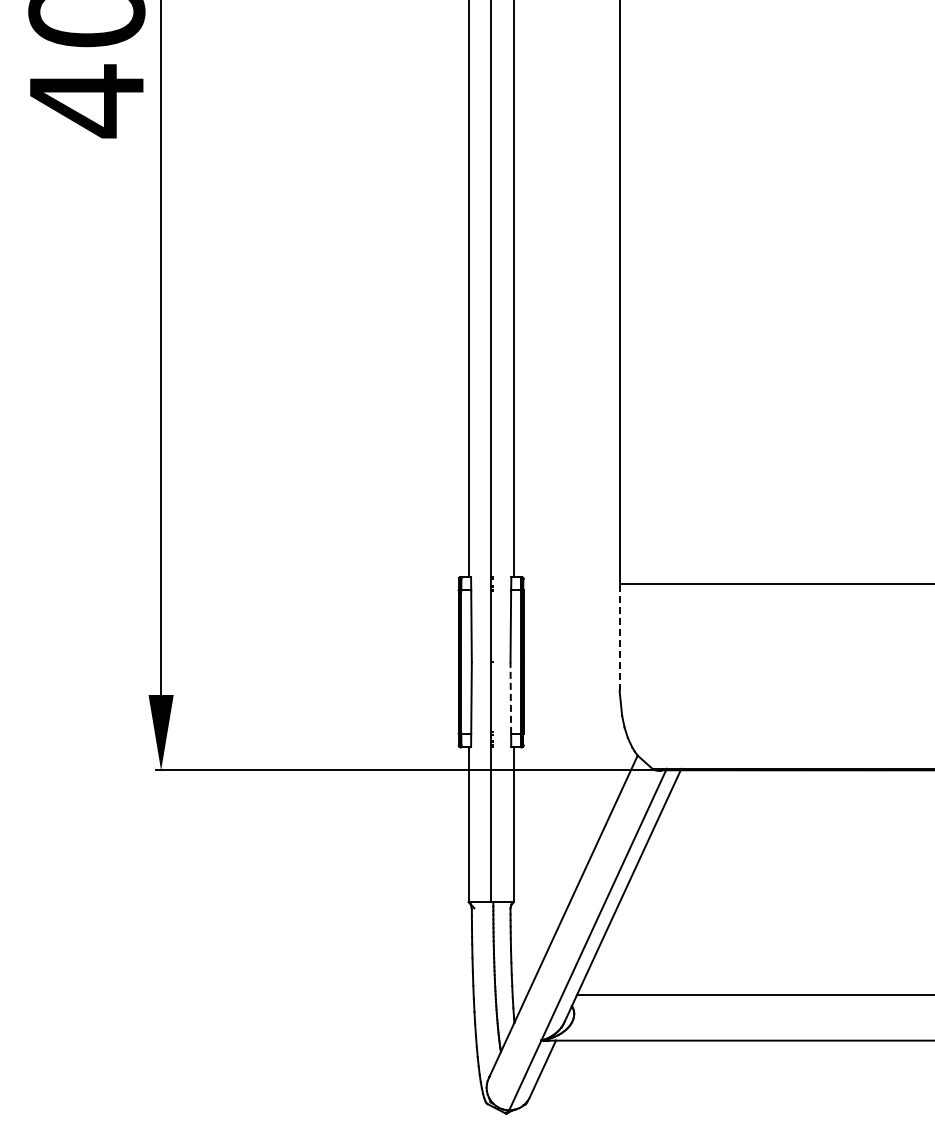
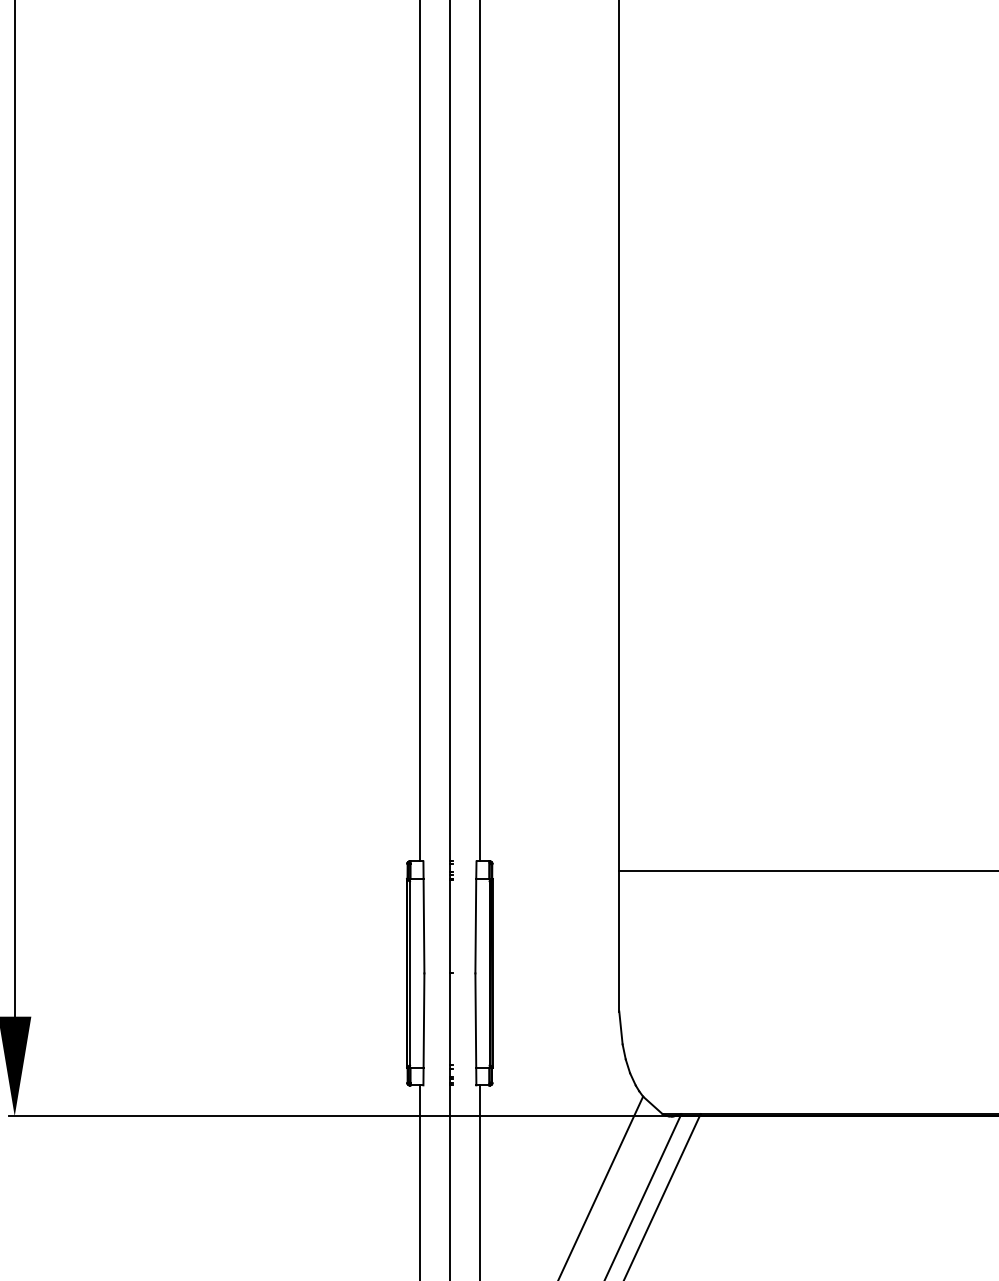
line: (619, 637) -> (619, 940), dashed -> solid
line: (510, 698) -> (475, 1021), dashed -> solid

